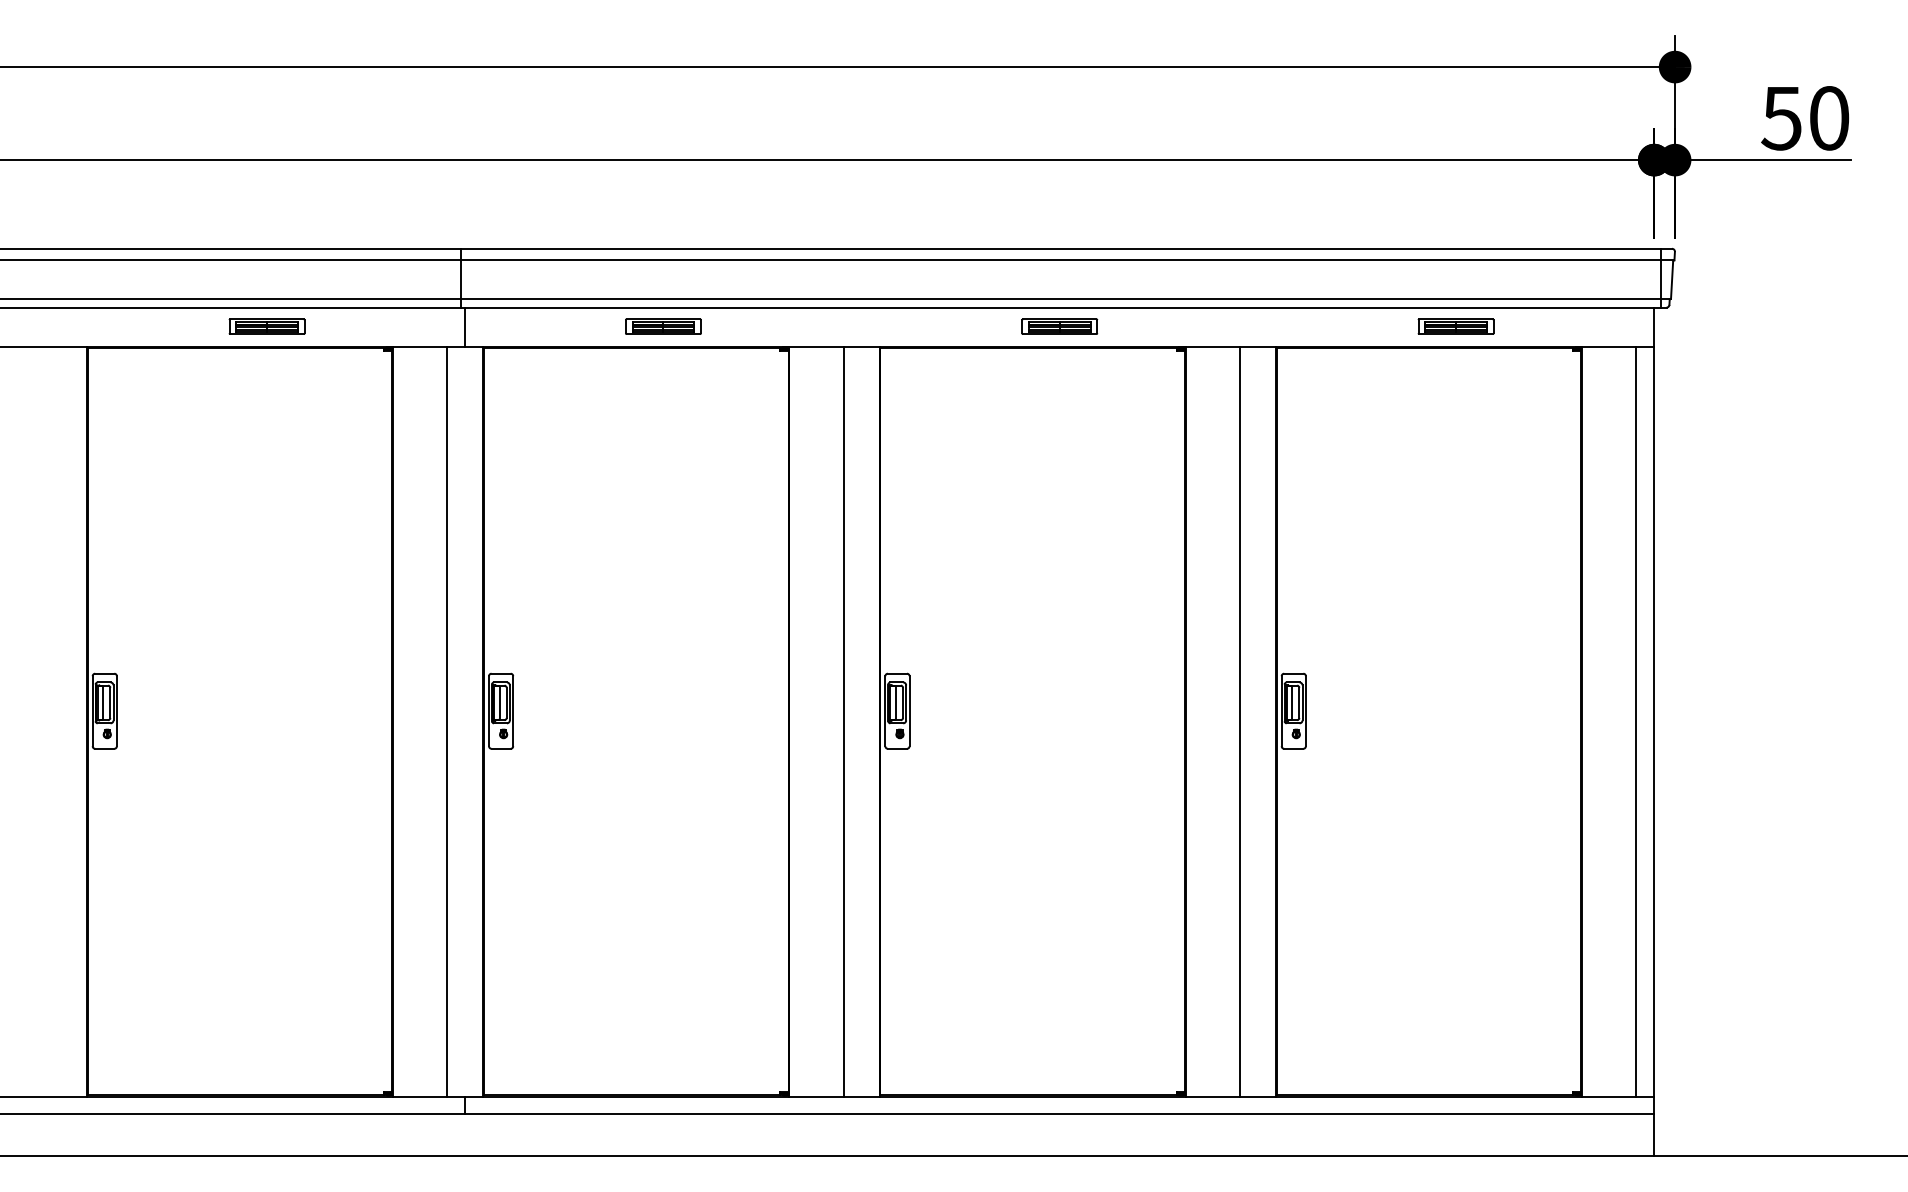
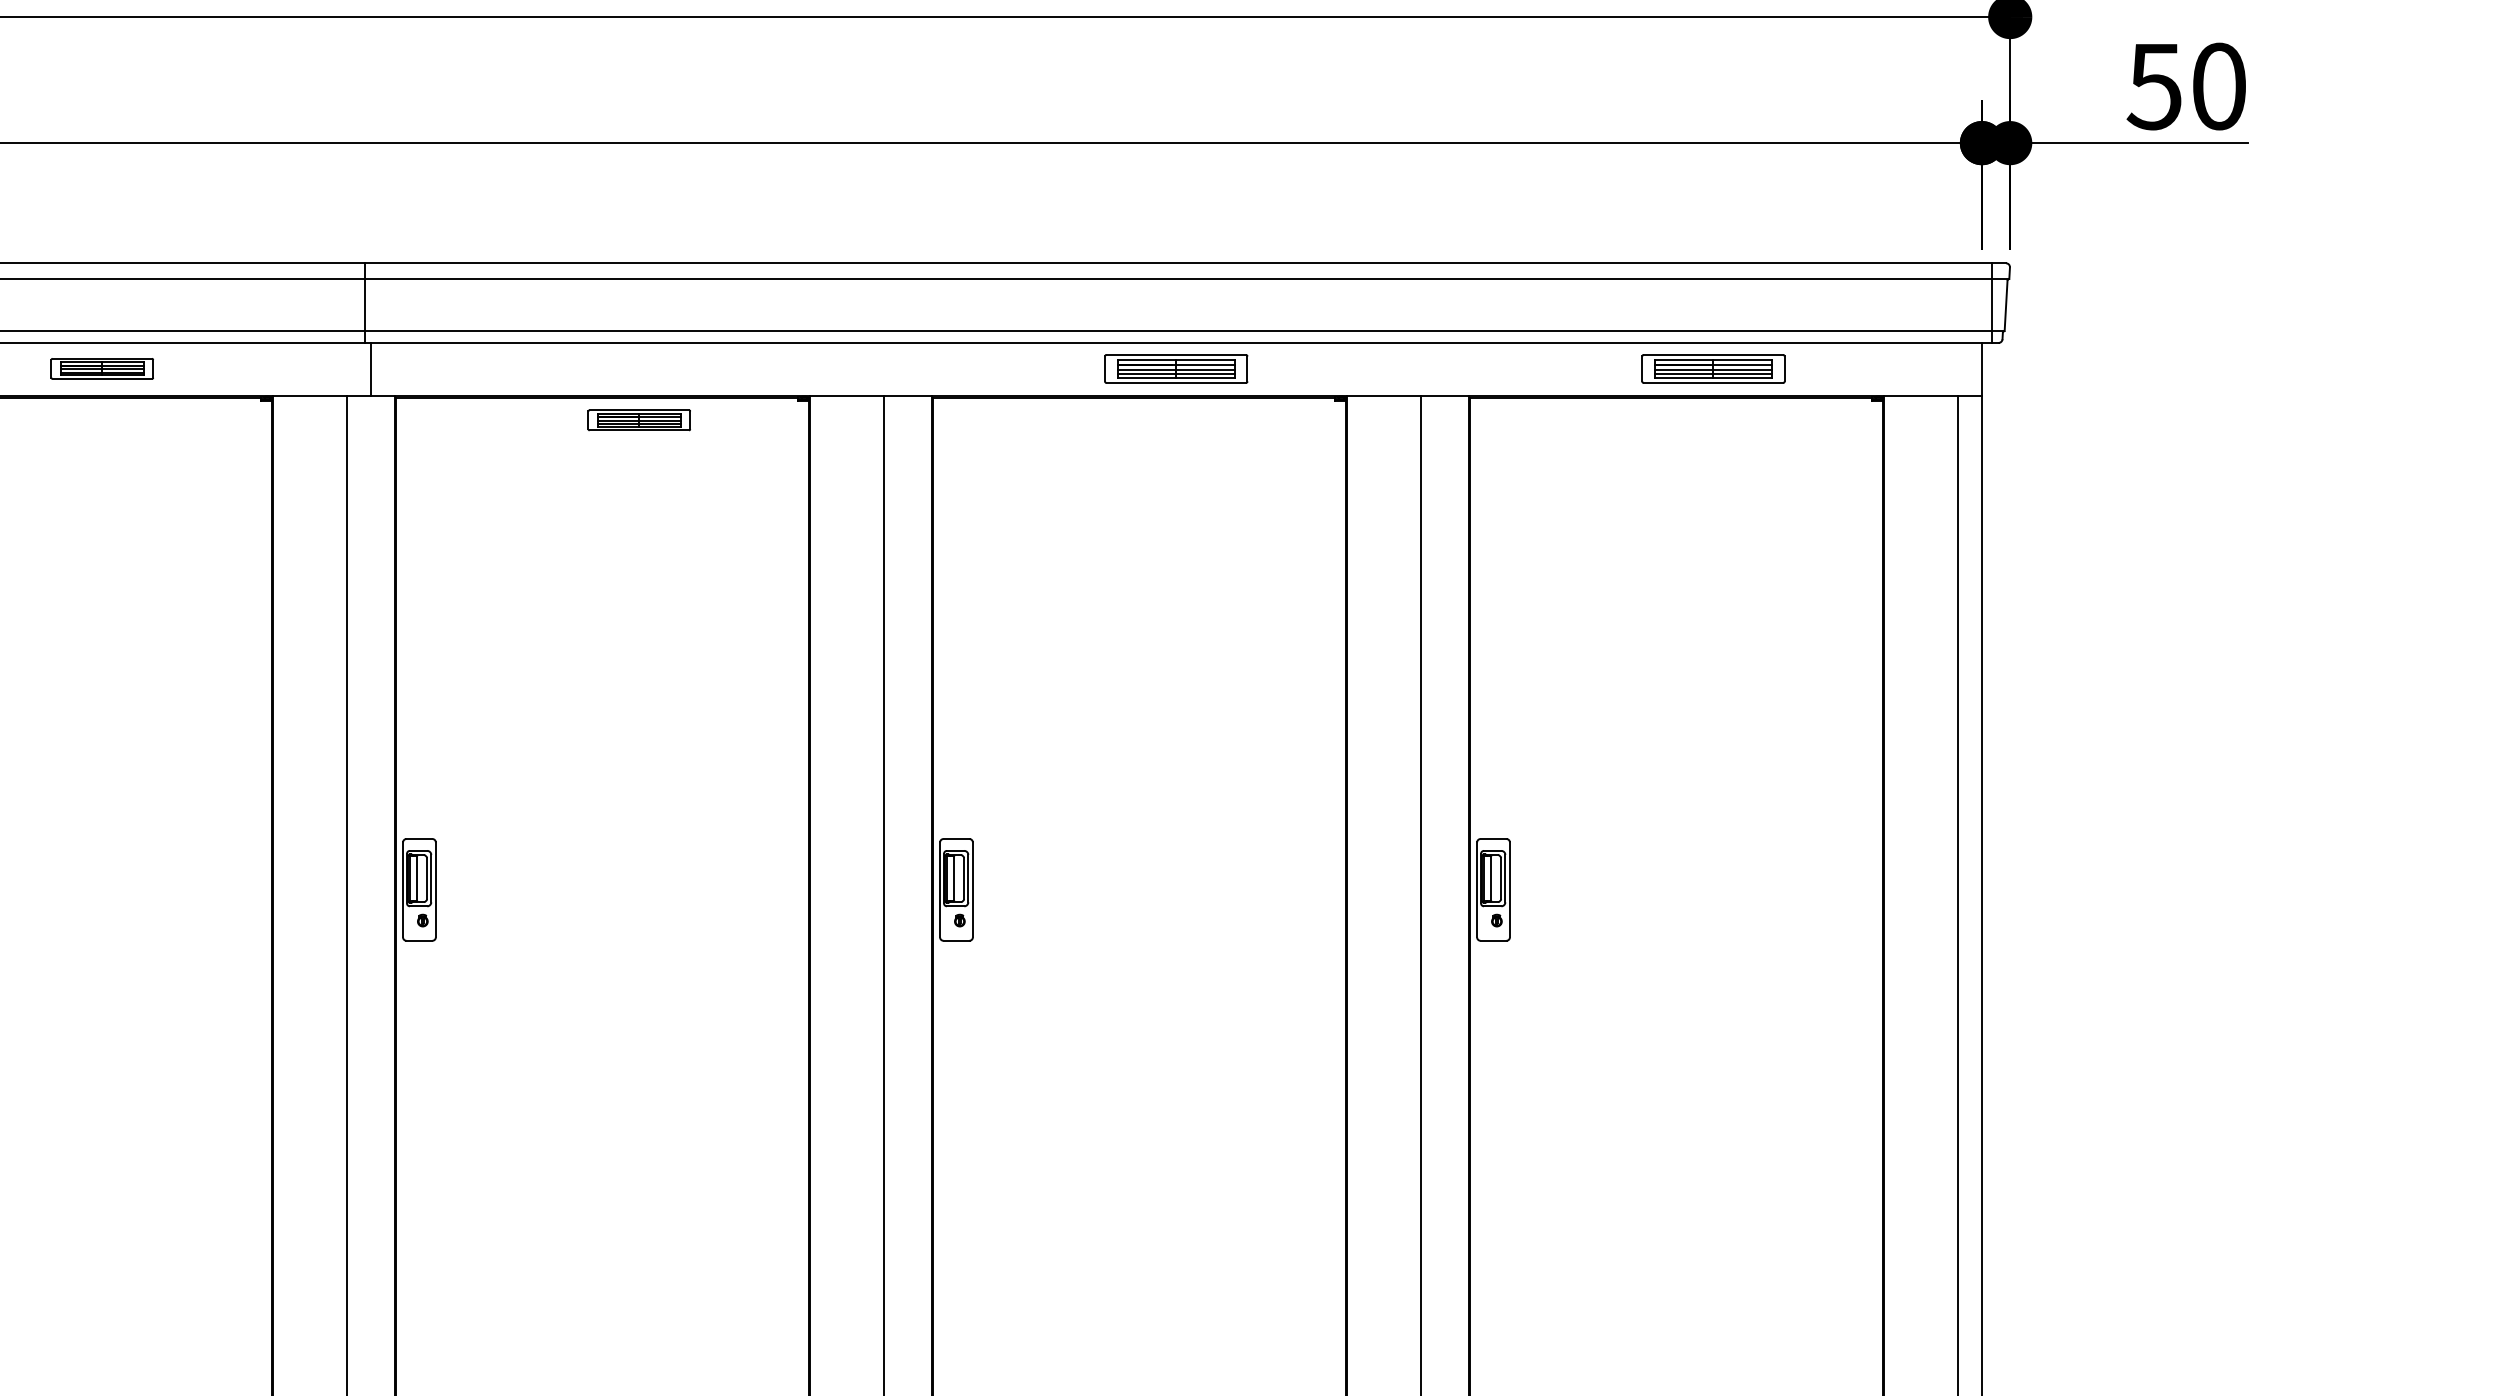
part: (663, 326) -> (639, 420), moved
part: (1059, 326) -> (1176, 368), size x1.4
part: (1455, 326) -> (1712, 368), size x1.4

